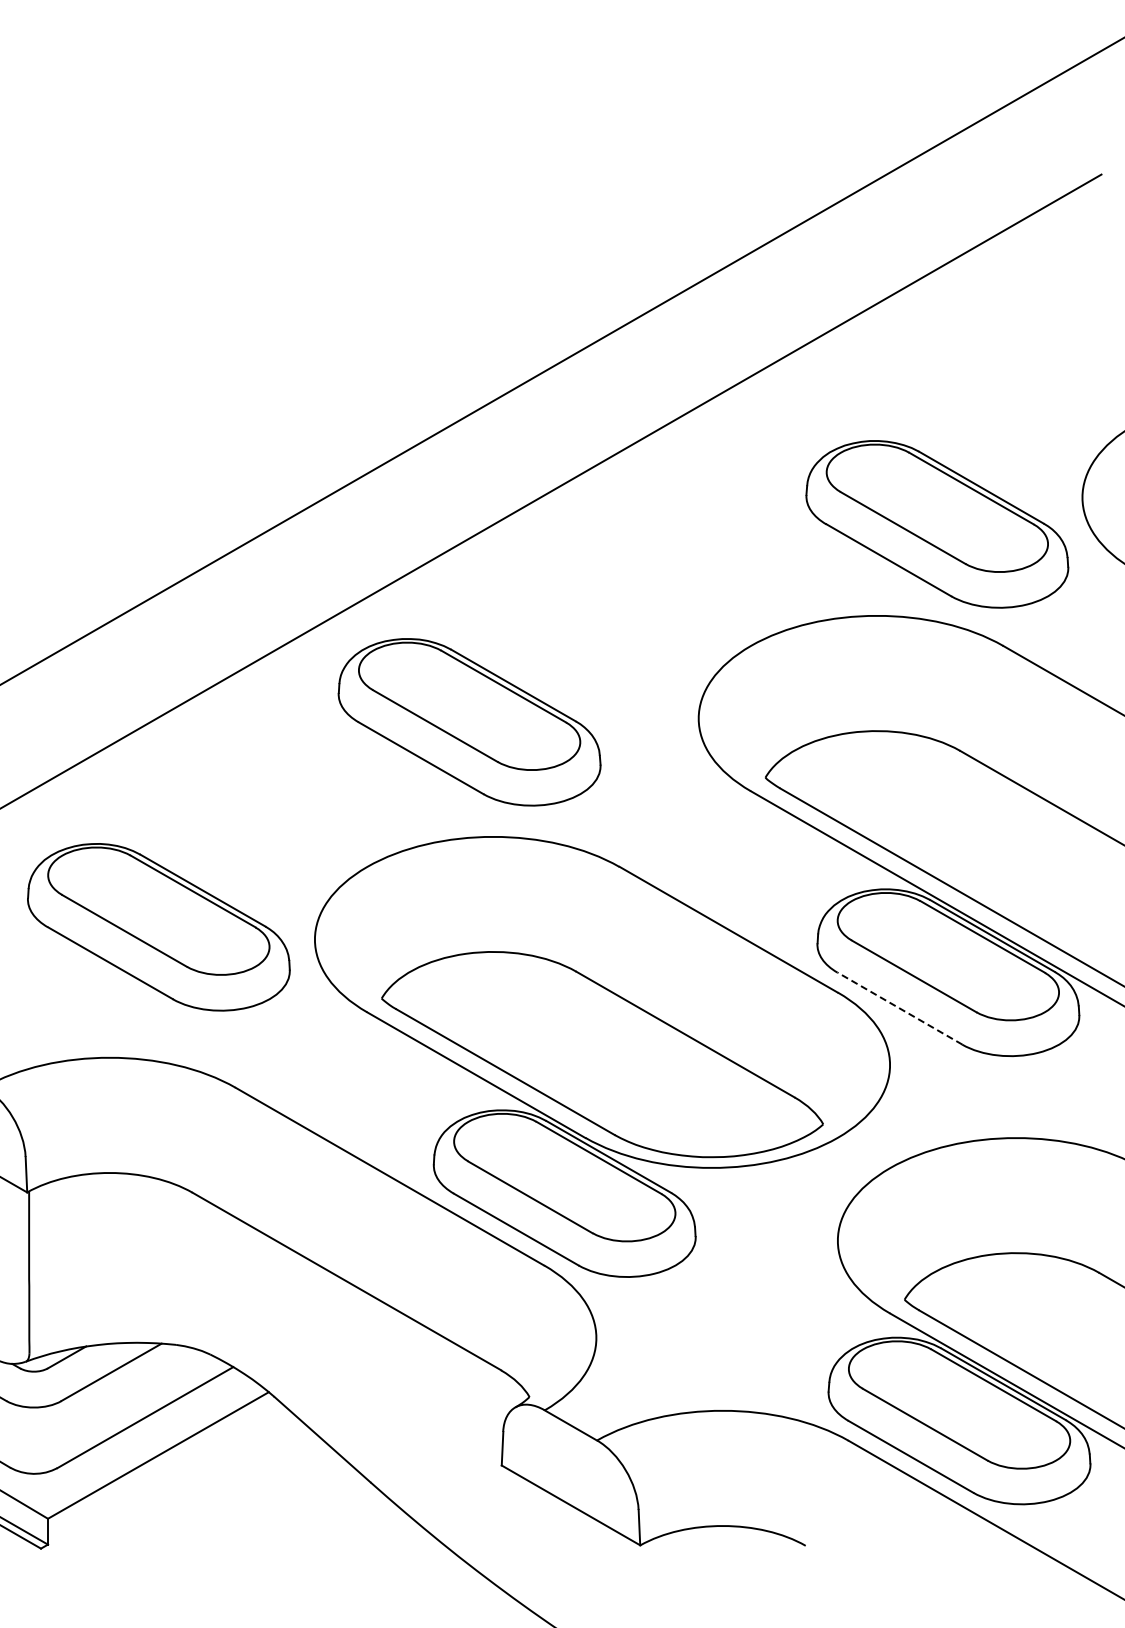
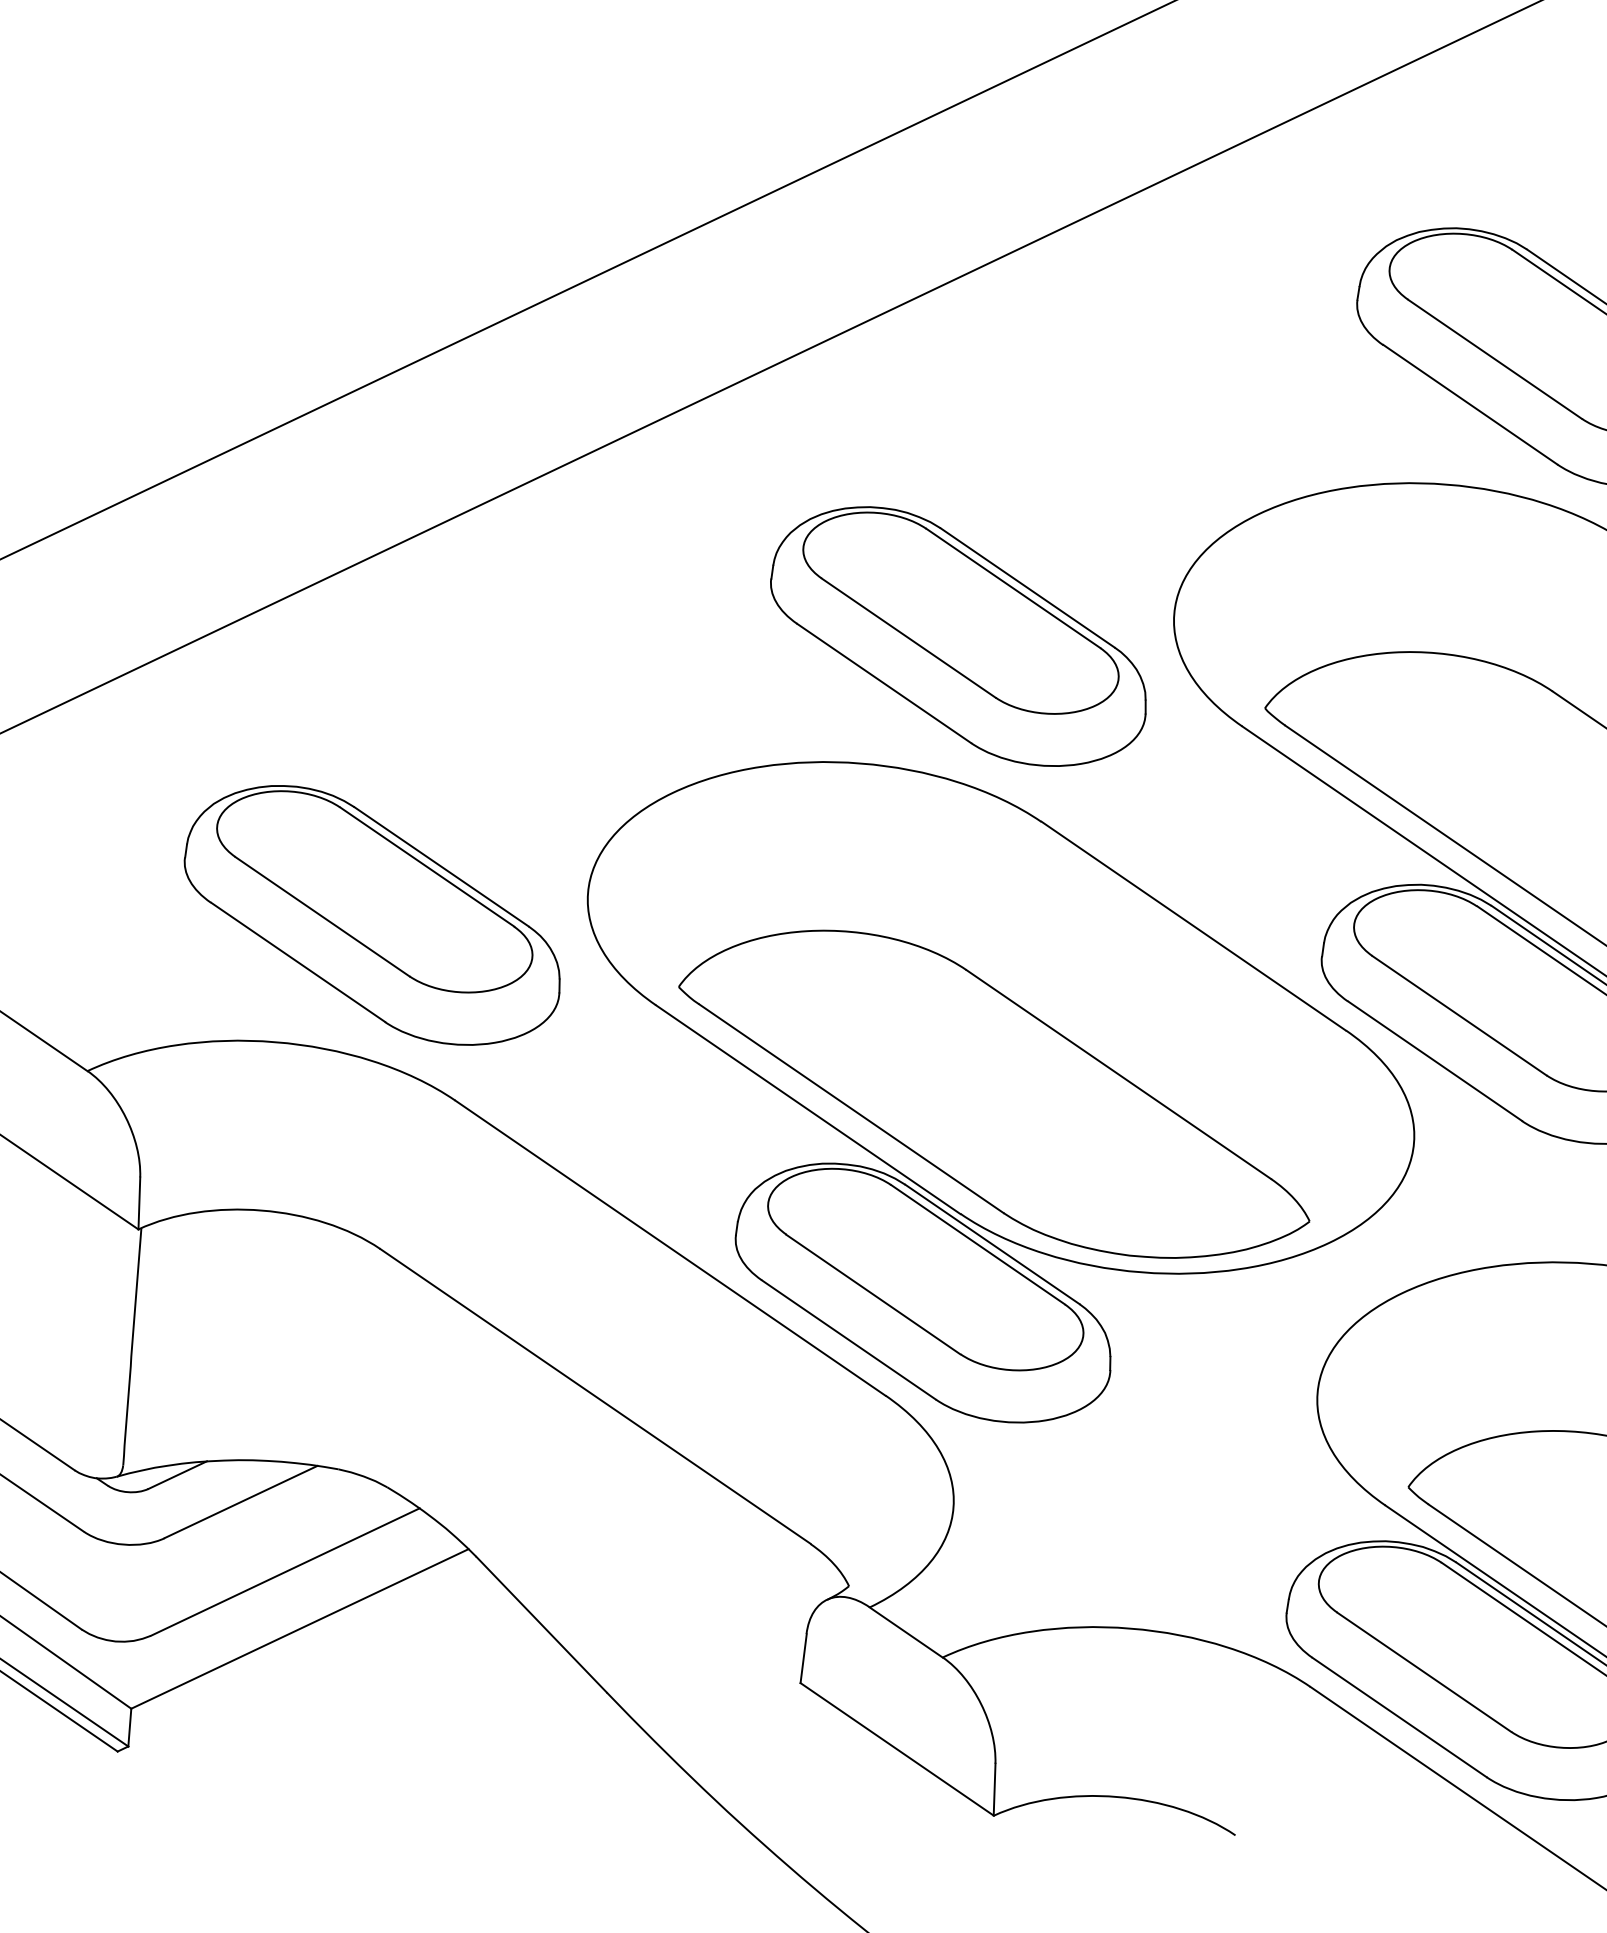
part: (469, 722) -> (958, 636), moved
part: (158, 927) -> (372, 915), moved
line: (900, 1008) -> (1435, 1061), dashed -> solid

